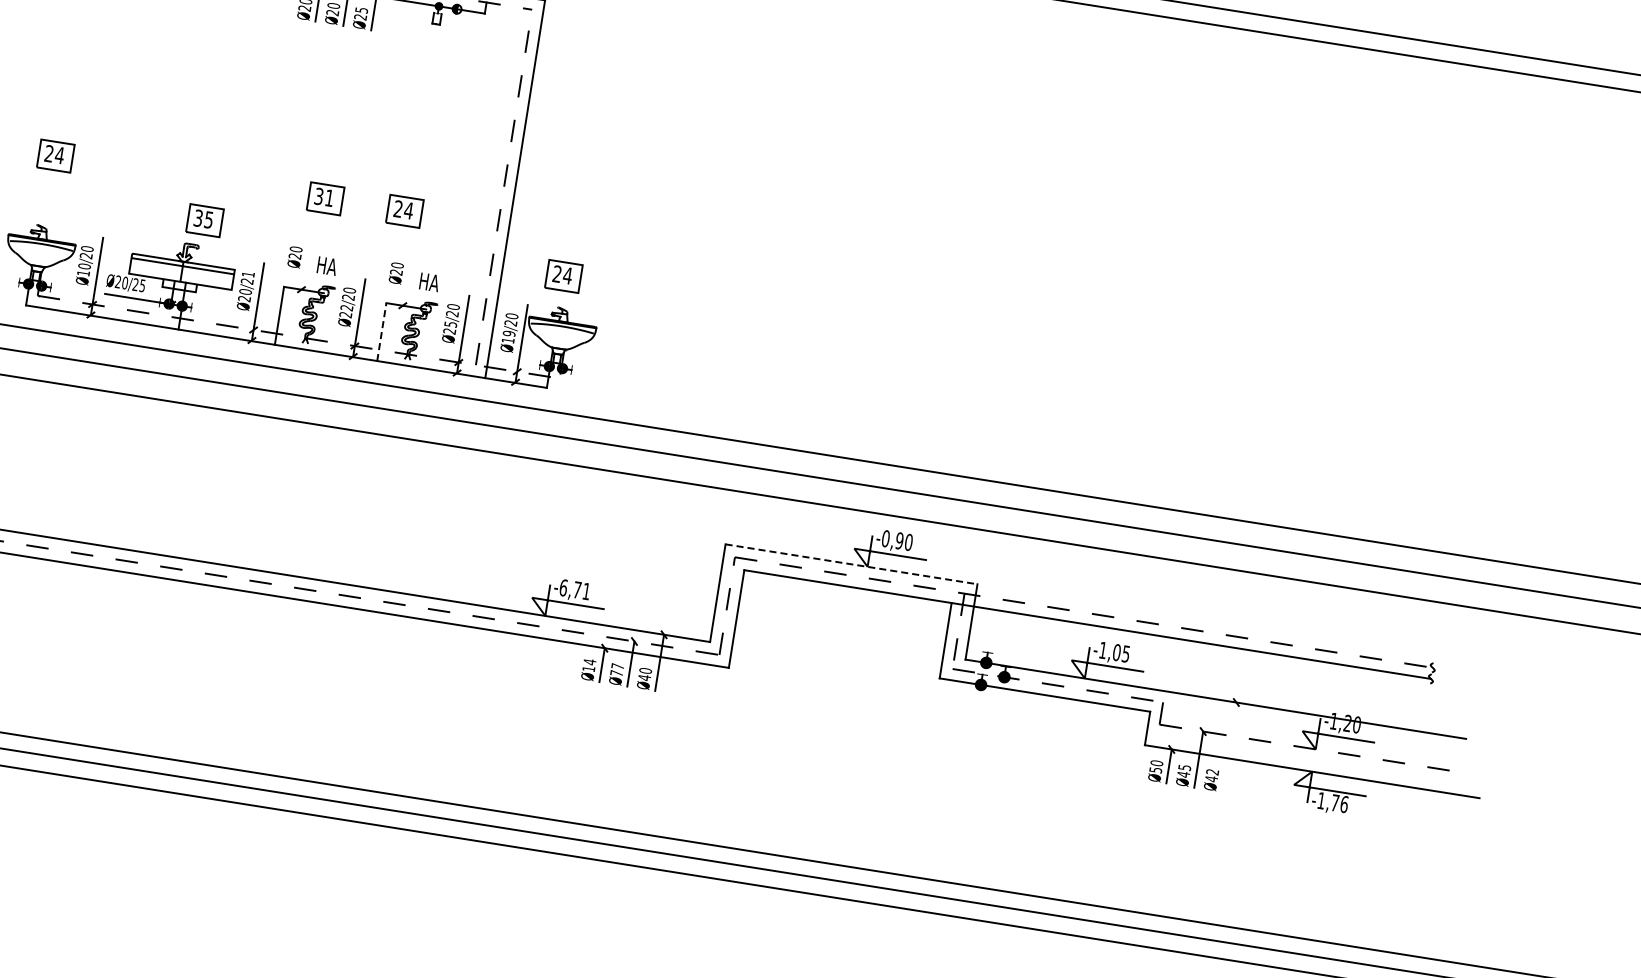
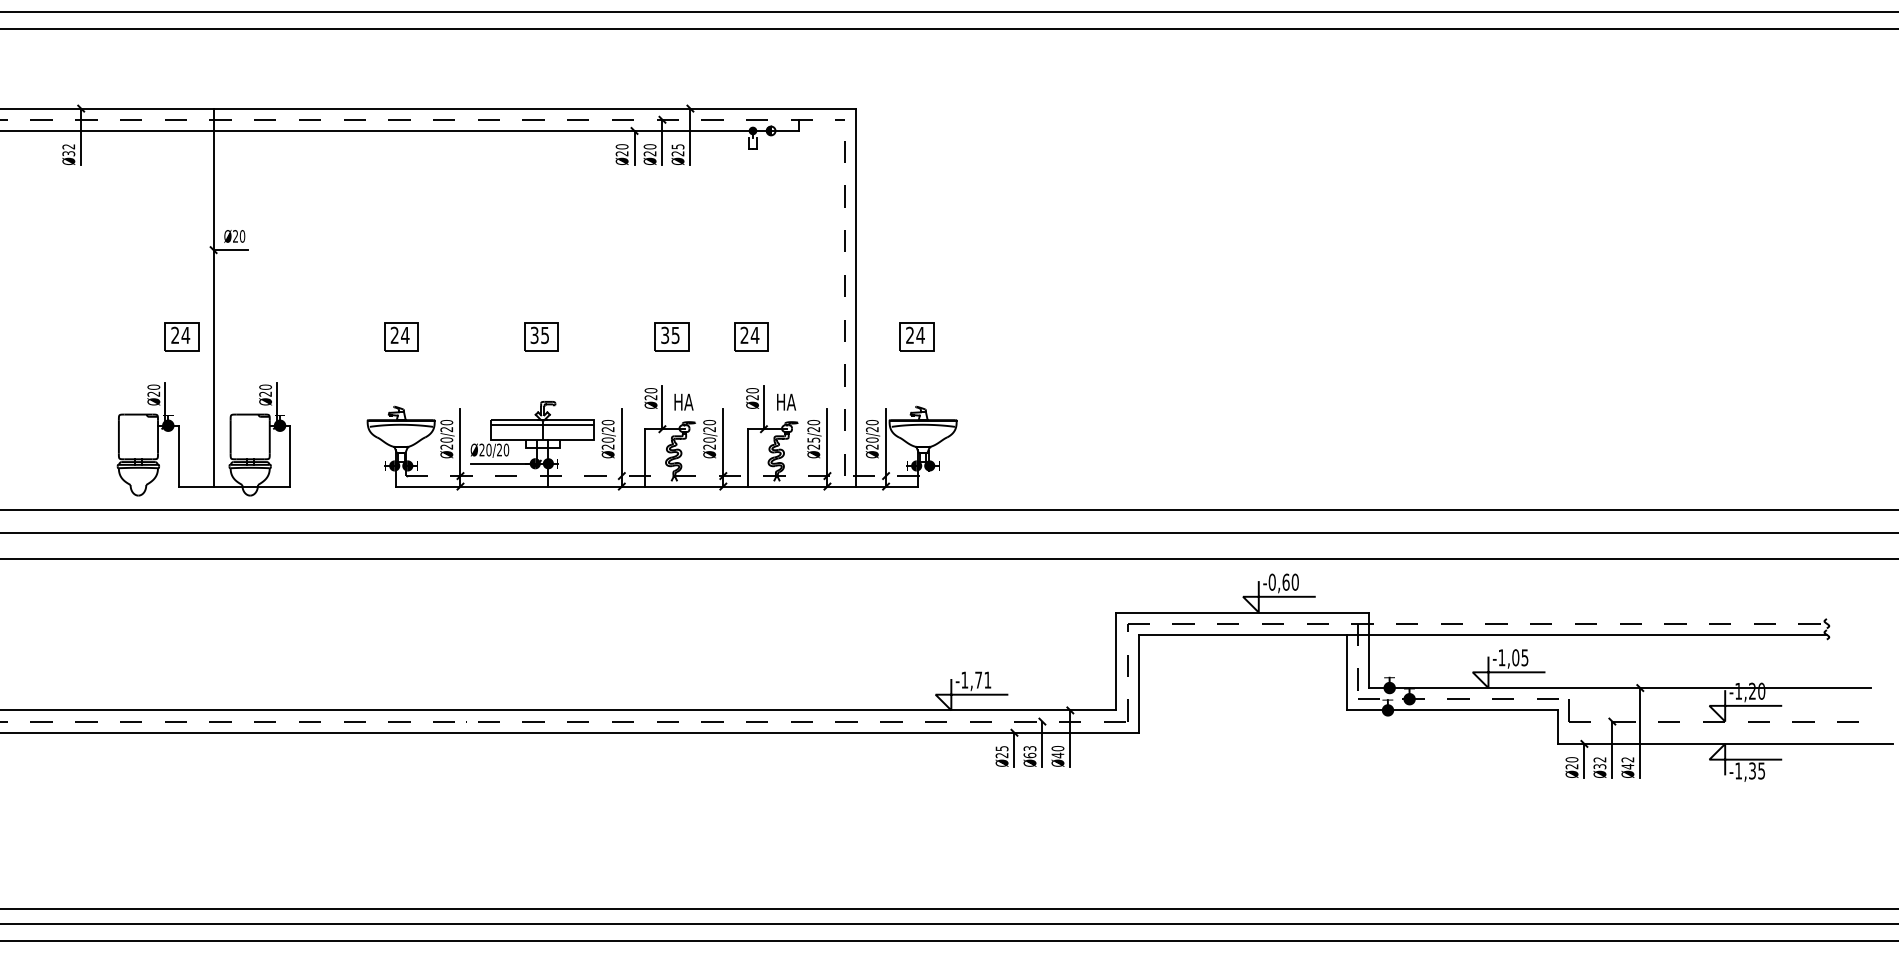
text: (329, 198) -> (675, 335), 31 -> 35
part: (205, 220) -> (541, 336), moved
line: (305, 268) -> (662, 407), added
text: (83, 272) -> (446, 446), Ø10/20 -> Ø20/20
text: (247, 274) -> (607, 422), Ø20/21 -> Ø20/20
part: (563, 276) -> (916, 336), moved
line: (405, 283) -> (763, 407), added
text: (142, 285) -> (506, 449), Ø20/25 -> Ø20/20
text: (346, 307) -> (709, 439), Ø22/20 -> Ø20/20
line: (381, 331) -> (747, 457), dashed -> solid
text: (507, 336) -> (871, 443), Ø19/20 -> Ø20/20
text: (899, 540) -> (1285, 581), -0,90 -> -0,60
line: (852, 564) -> (1243, 612), dashed -> solid
text: (563, 587) -> (964, 679), -6,71 -> -1,71
text: (588, 664) -> (1001, 751), Ø14 -> Ø25
text: (616, 670) -> (1029, 752), Ø77 -> Ø63
line: (1229, 746) -> (1640, 732), added
text: (1155, 769) -> (1571, 766), Ø50 -> Ø20
text: (1183, 771) -> (1599, 763), Ø45 -> Ø32
text: (1340, 803) -> (1757, 770), -1,76 -> -1,35

